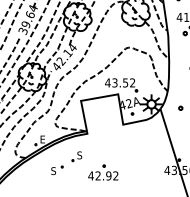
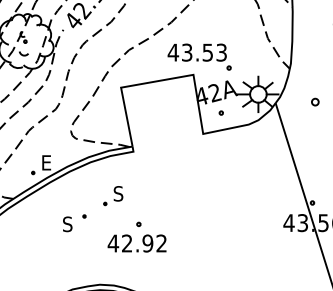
text: (132, 83) -> (221, 53), 43.52 -> 43.53
part: (103, 172) -> (137, 236), moved

